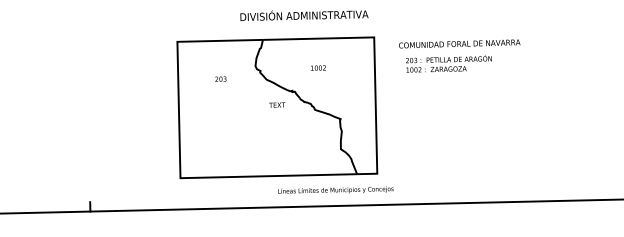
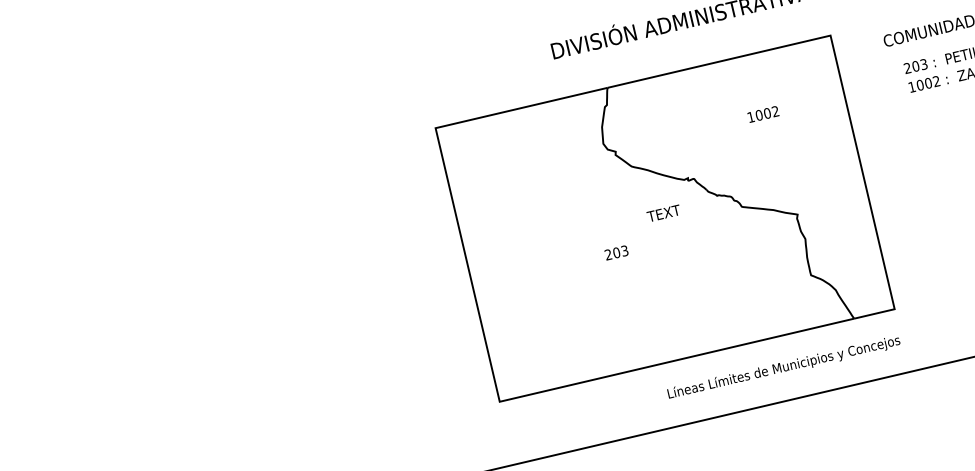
text: (318, 67) -> (763, 113), moved
text: (220, 78) -> (615, 251), moved
text: (335, 189) -> (782, 365), moved

